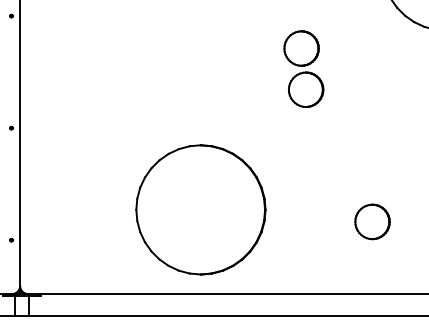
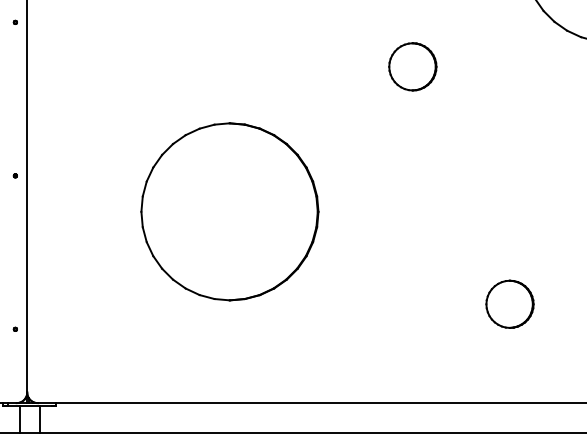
part: (305, 89) -> (418, 122), removed
part: (200, 209) -> (229, 211), moved

